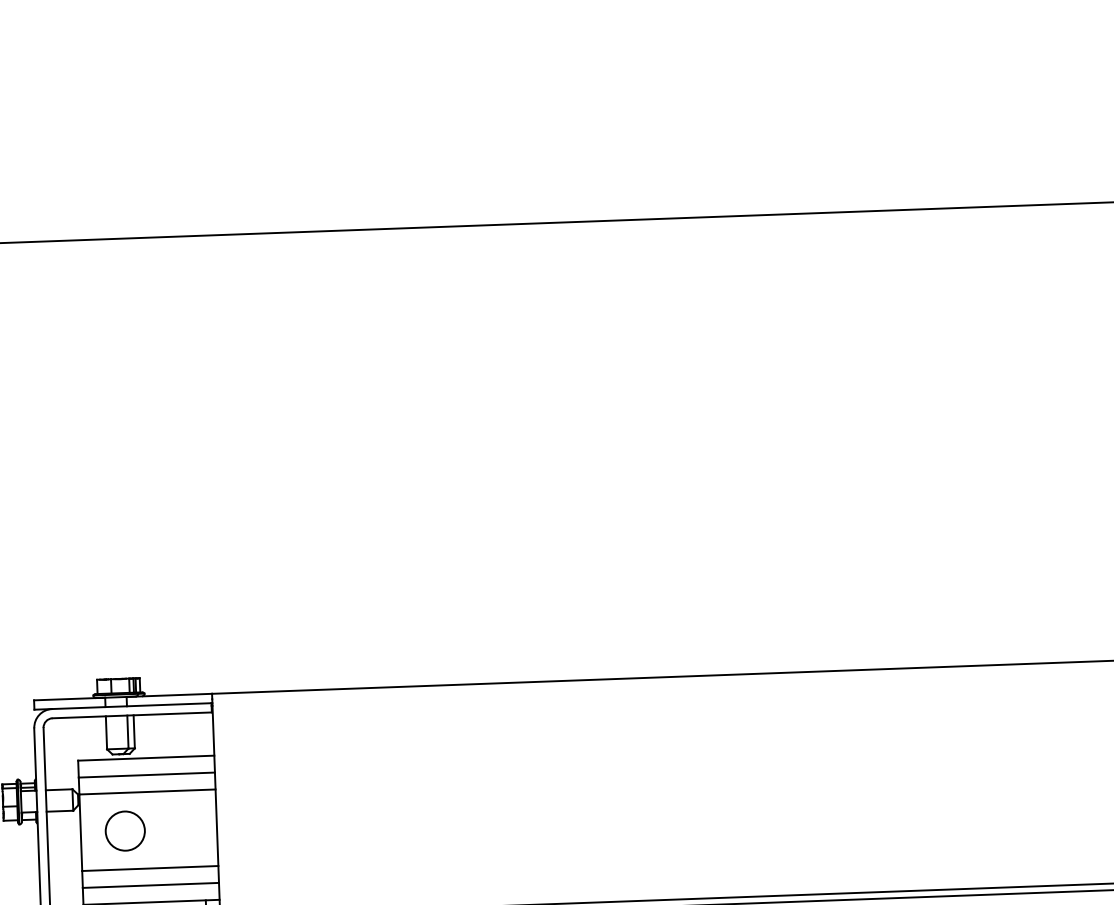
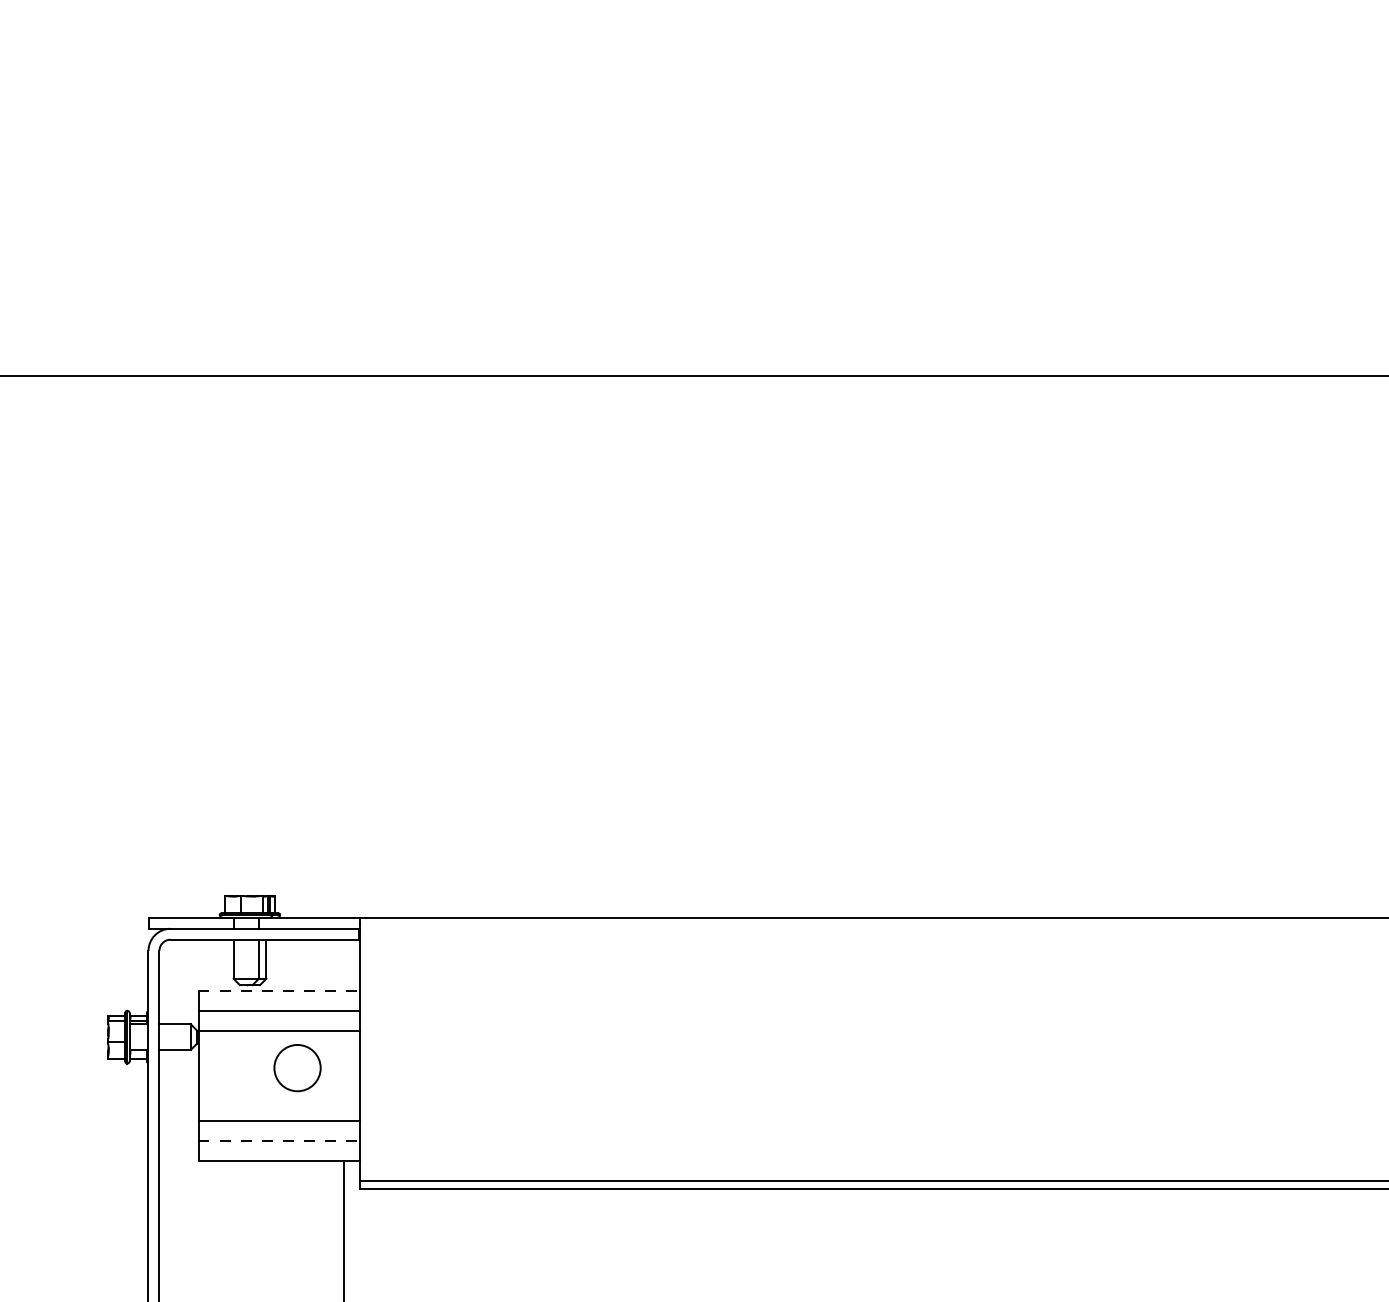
line: (146, 757) -> (279, 990), solid -> dashed
circle: (125, 831) -> (297, 1068), moved
line: (150, 885) -> (279, 1141), solid -> dashed

